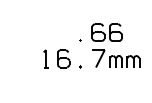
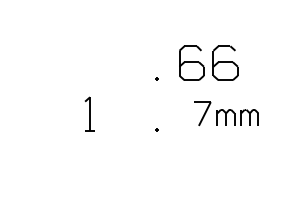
part: (63, 58) -> (123, 113), removed
part: (116, 58) -> (226, 113), size x0.7

